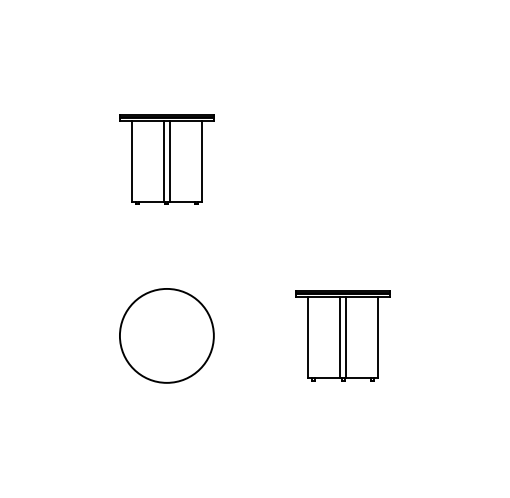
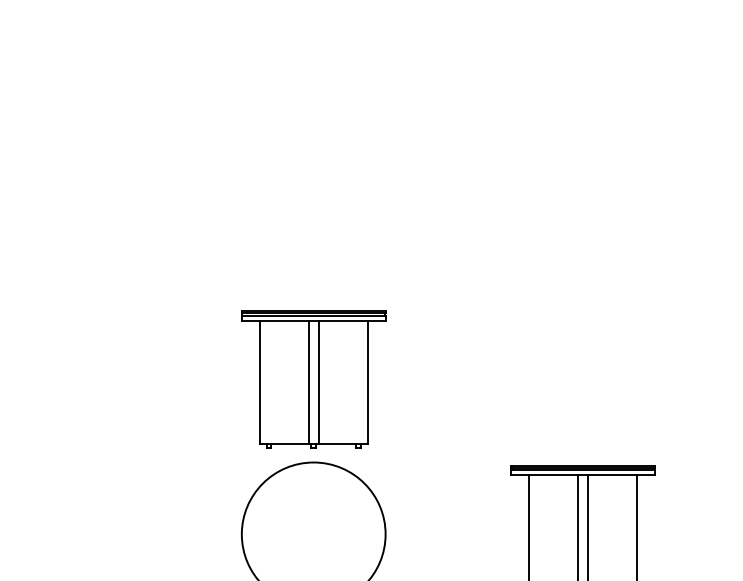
part: (166, 159) -> (313, 379), moved

